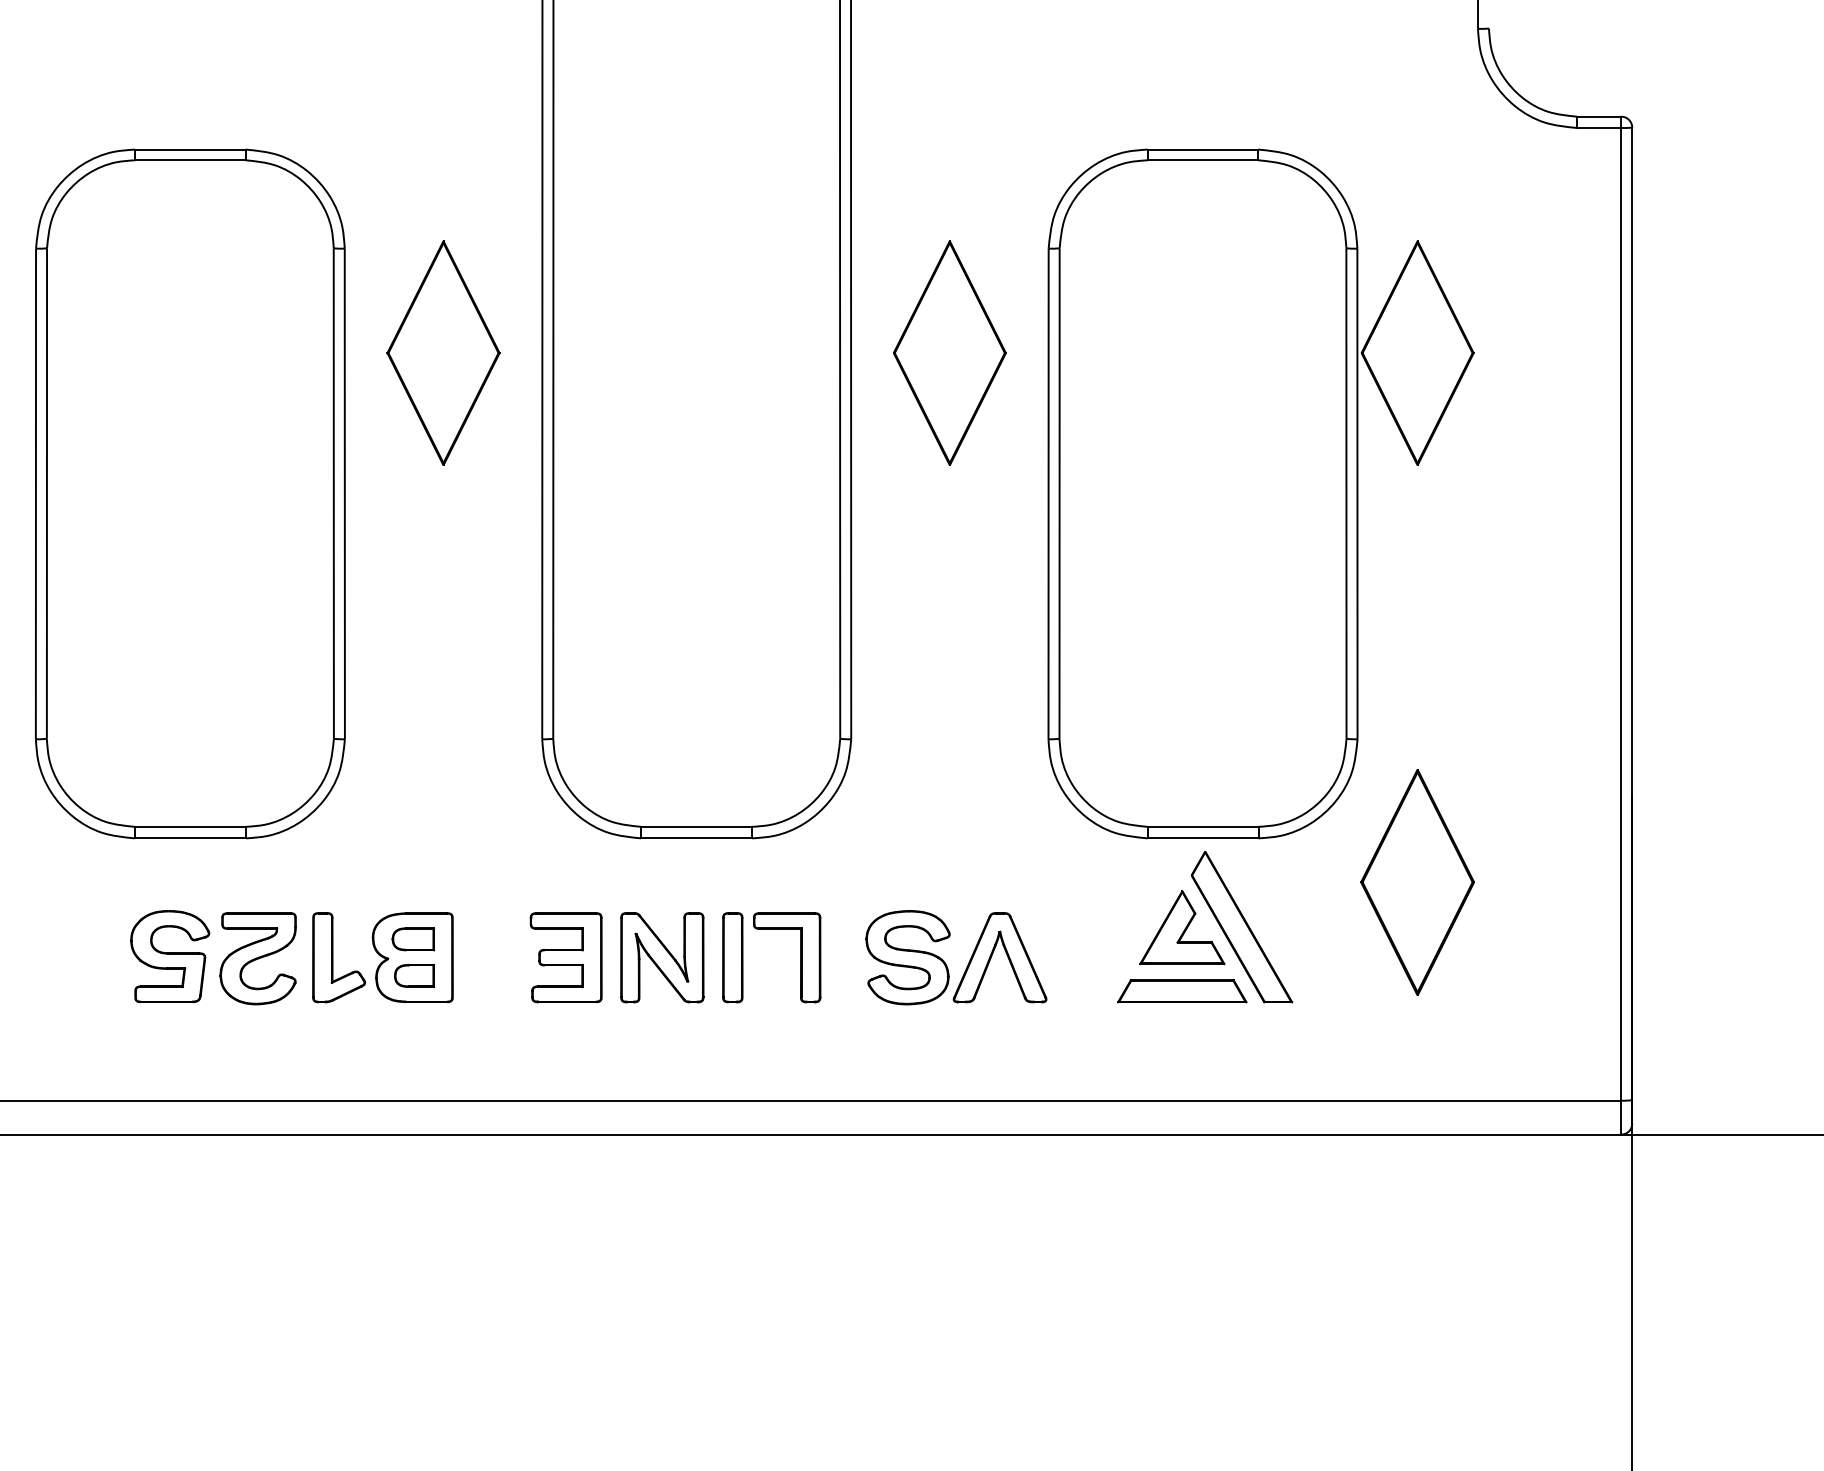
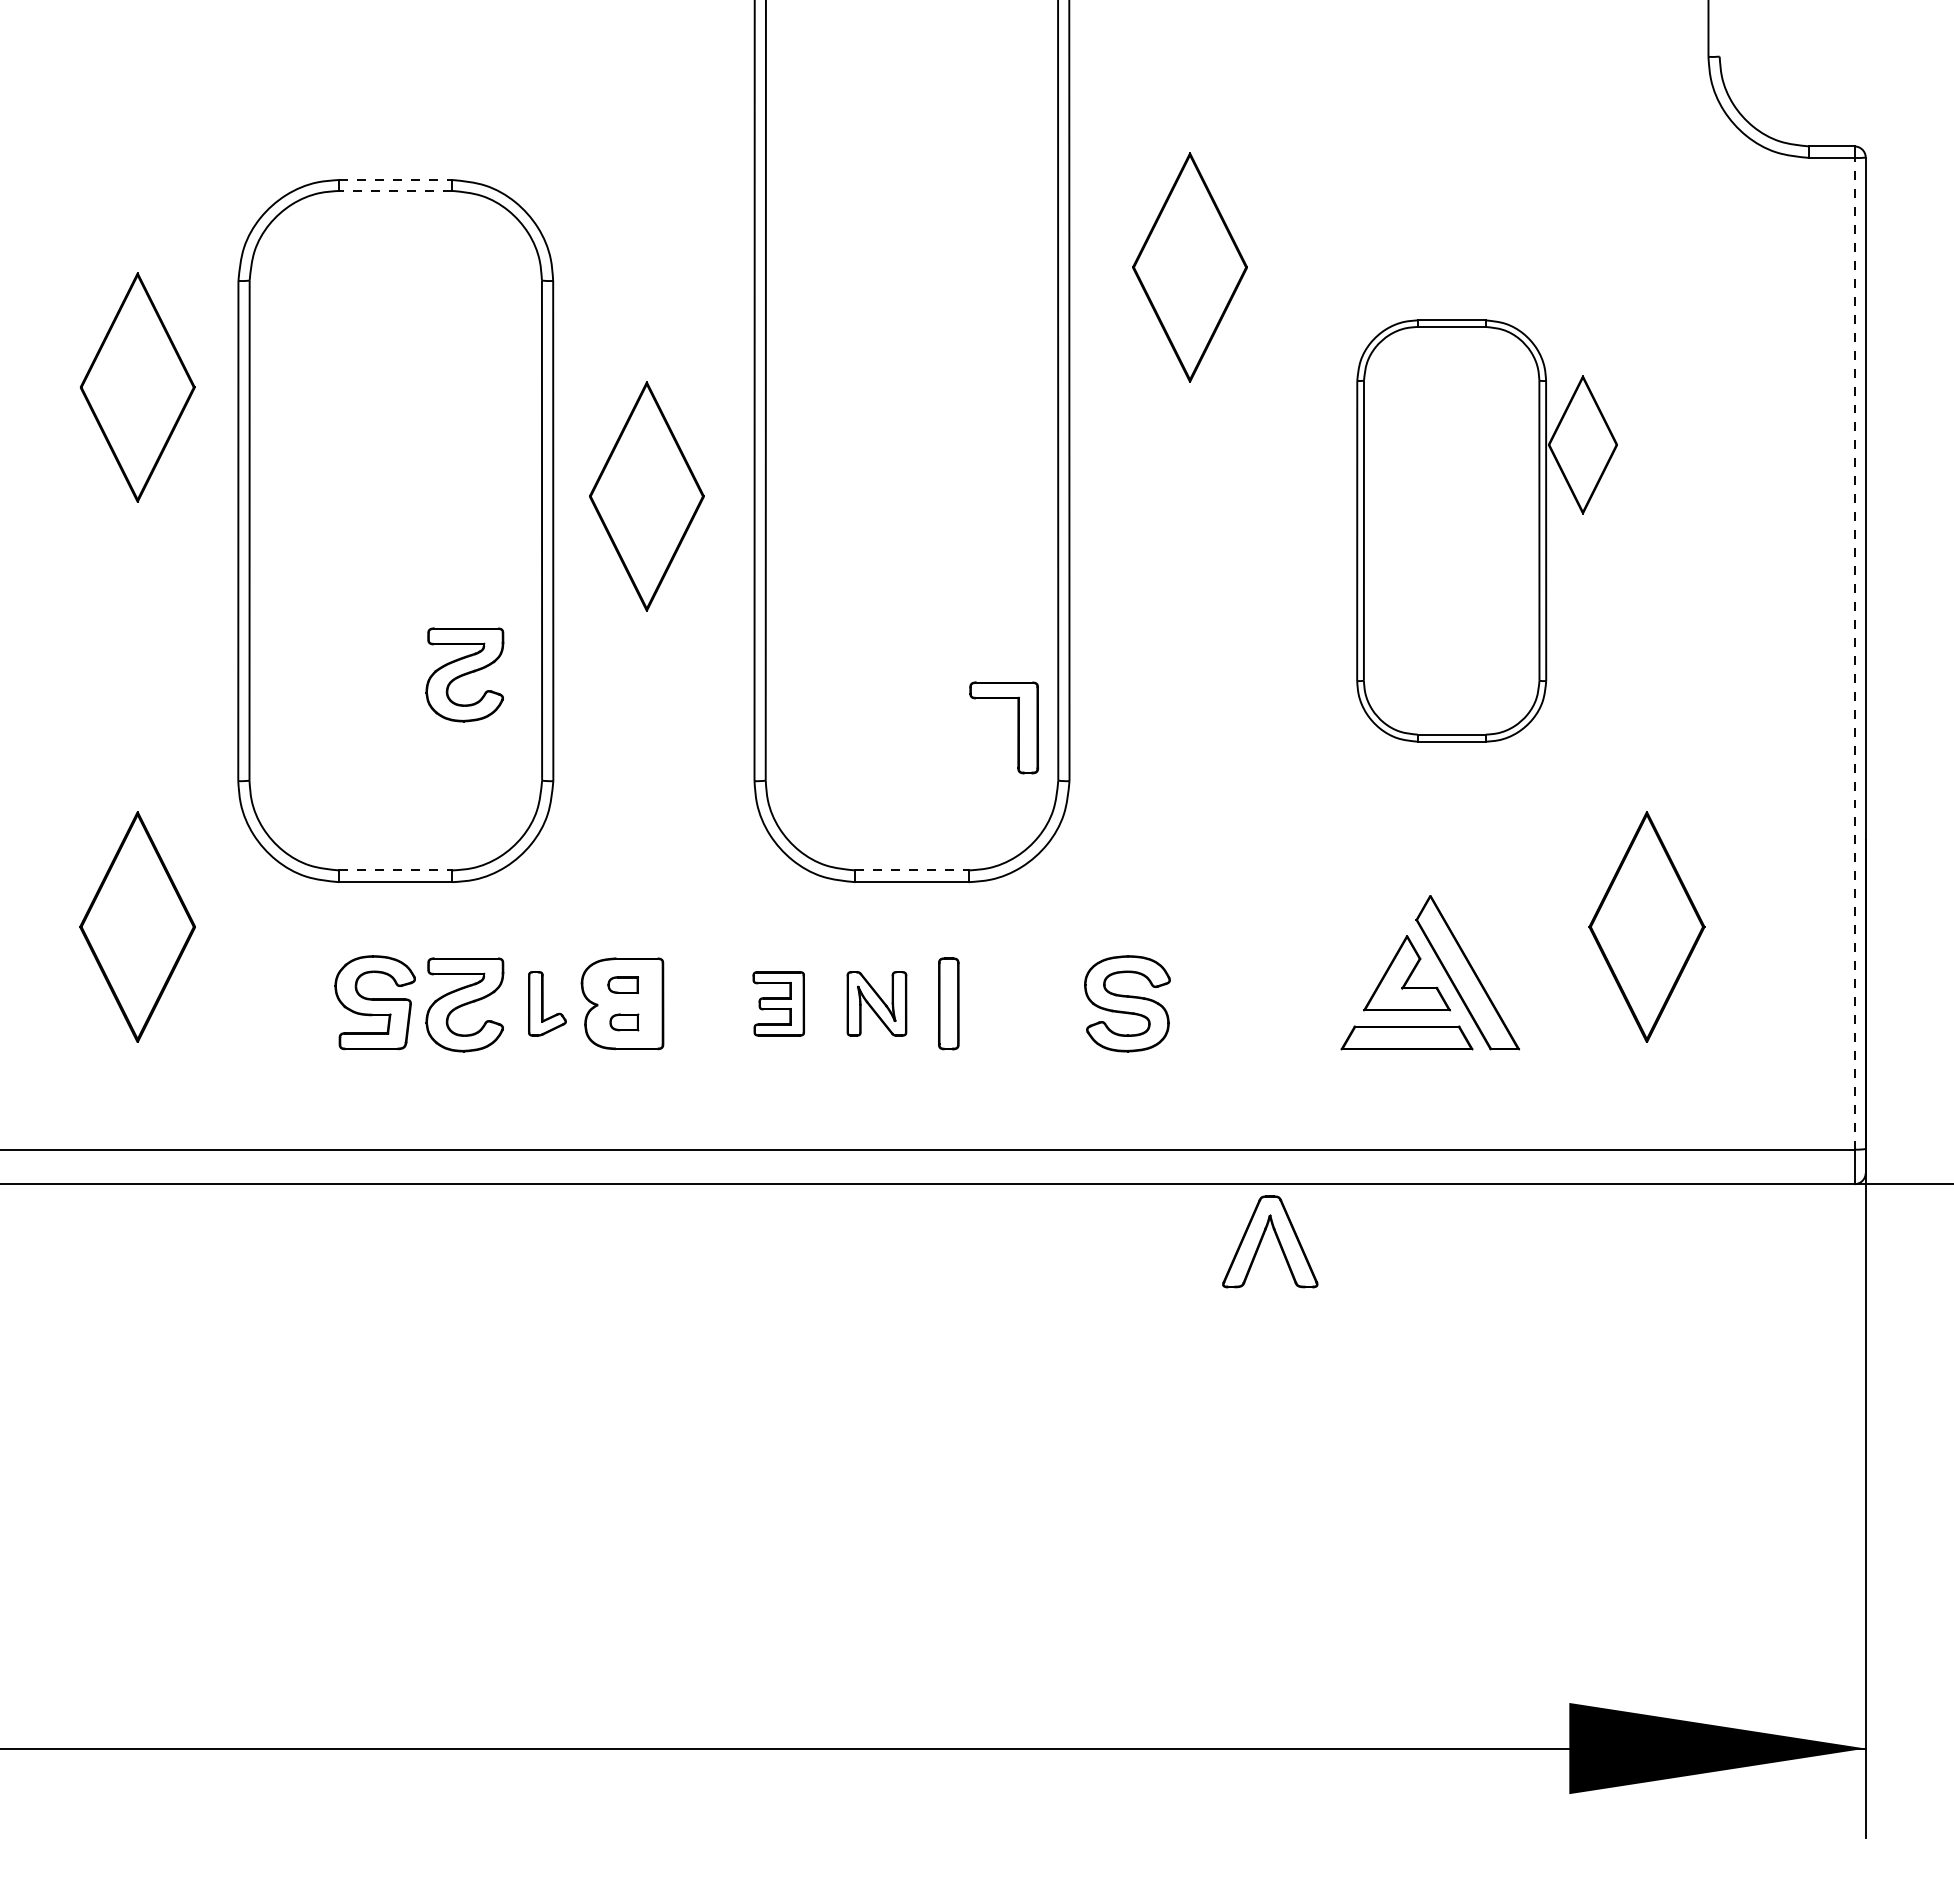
line: (191, 150) -> (396, 180), solid -> dashed
line: (190, 159) -> (395, 190), solid -> dashed
part: (443, 353) -> (646, 496), moved
part: (949, 353) -> (1189, 267), moved
part: (1260, 493) -> (1486, 530), size x0.6
line: (1621, 614) -> (1854, 653), solid -> dashed
part: (257, 634) -> (464, 674), added
line: (190, 826) -> (395, 870), solid -> dashed
line: (697, 826) -> (912, 870), solid -> dashed
part: (413, 938) -> (623, 984), size x0.7
part: (1006, 954) -> (1276, 1238), moved
part: (339, 957) -> (547, 1003), size x0.7
part: (565, 957) -> (778, 1003), size x0.7
part: (661, 957) -> (876, 1003), size x0.7
part: (800, 957) -> (1017, 727), moved
part: (414, 975) -> (624, 1022), size x0.7

